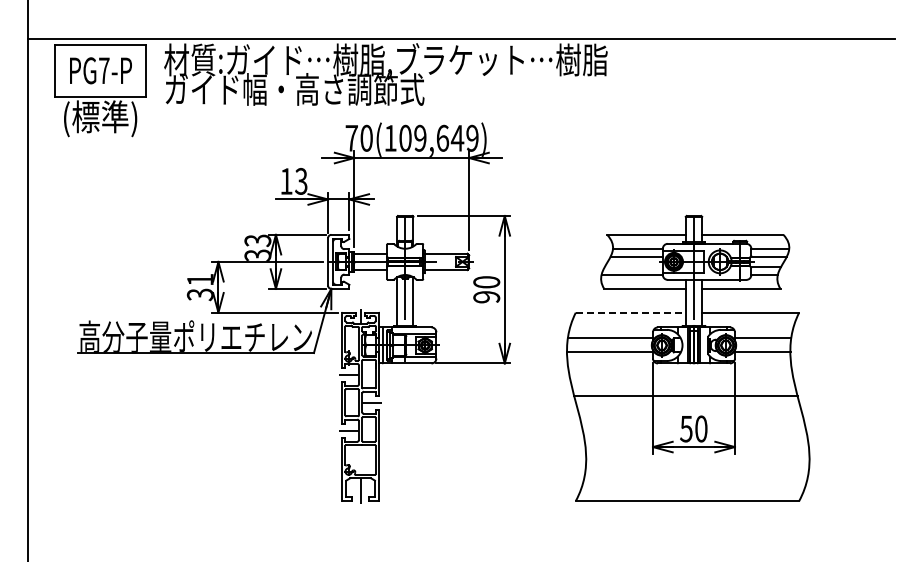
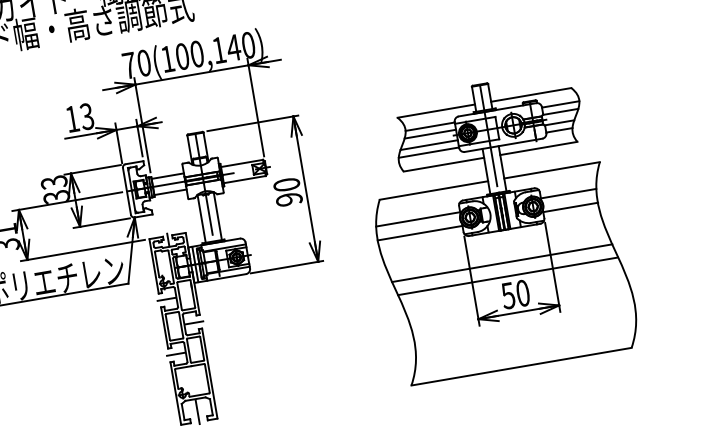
text: (446, 137) -> (222, 48), 70(109,649) -> 70(100,140)
line: (633, 267) -> (428, 145), added
line: (630, 312) -> (433, 190), dashed -> solid
line: (688, 409) -> (507, 276), added

